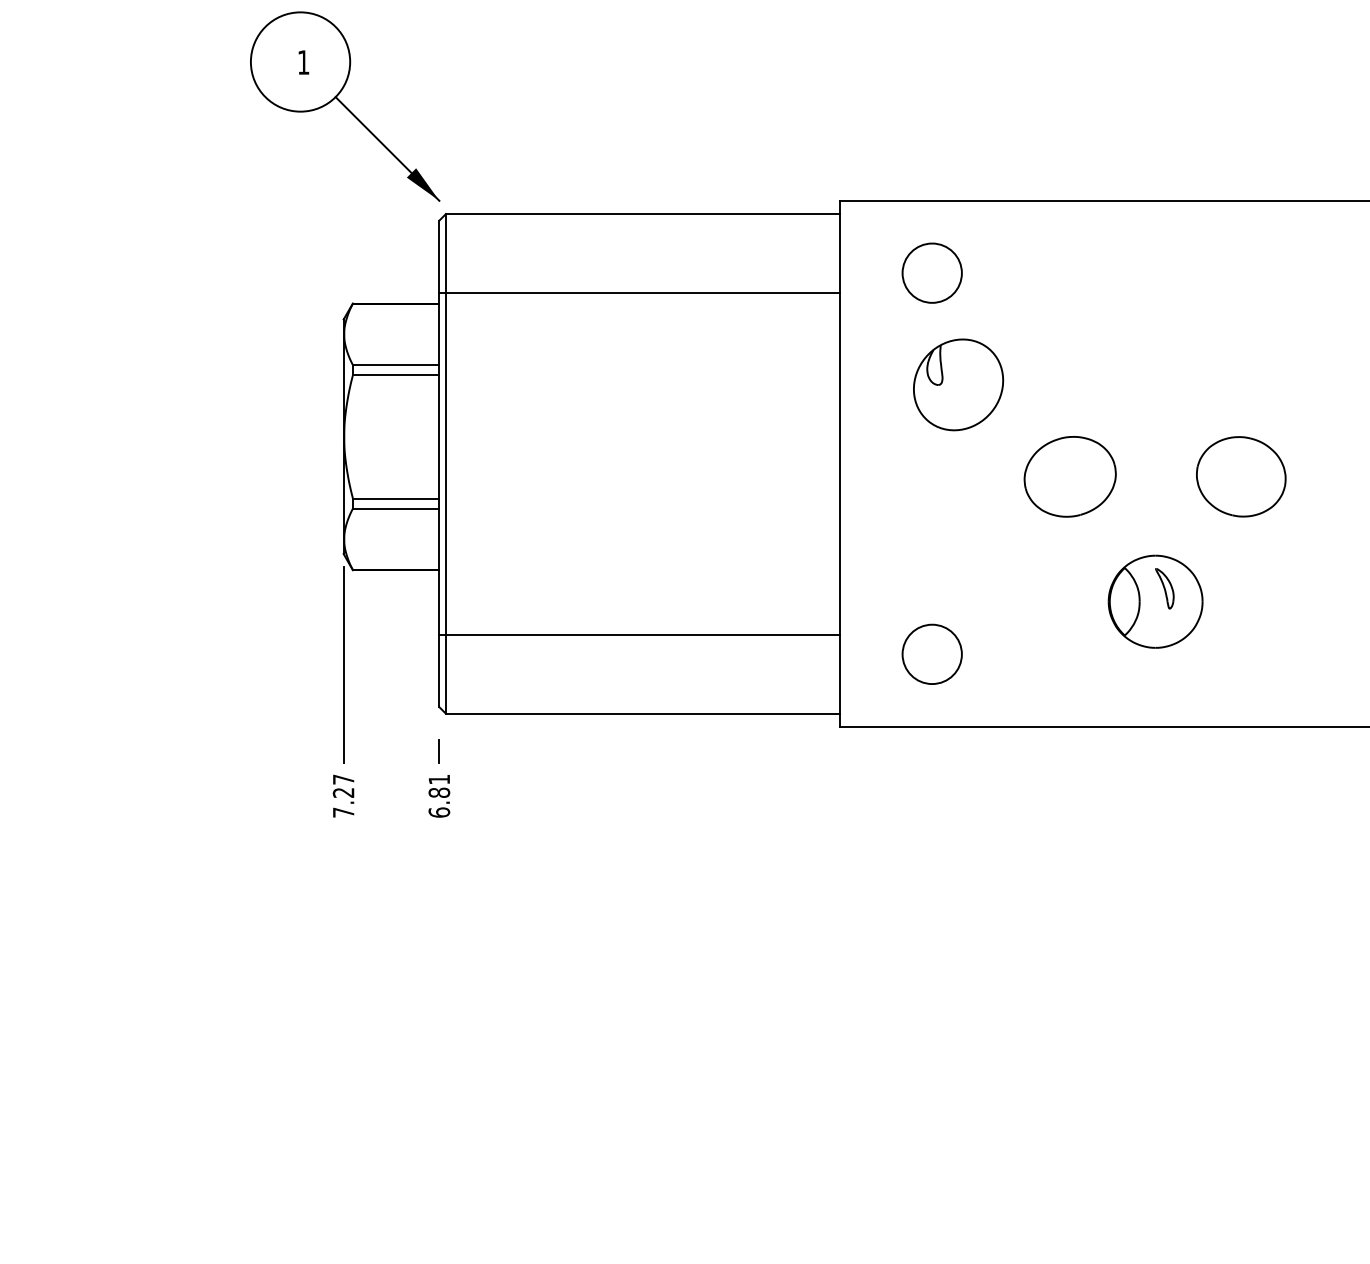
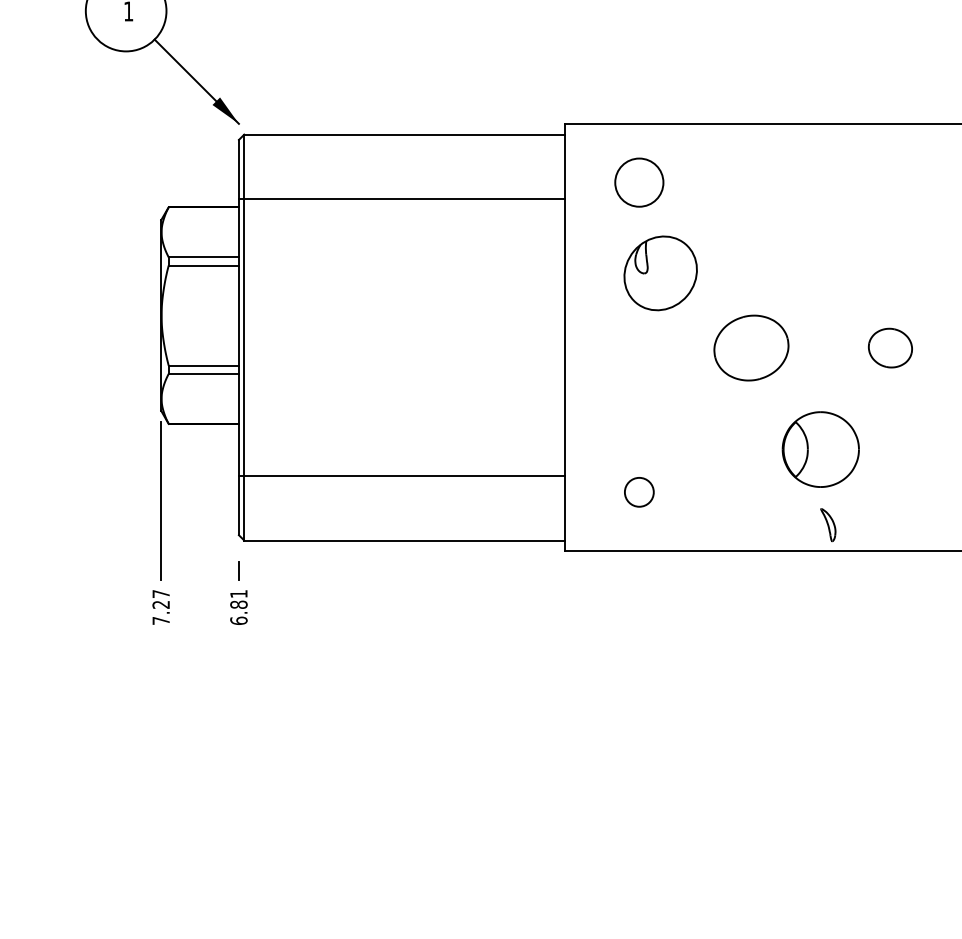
part: (1241, 476) -> (890, 347), size x0.6
part: (1164, 588) -> (828, 524), moved
circle: (931, 654) -> (638, 492), size x0.6

